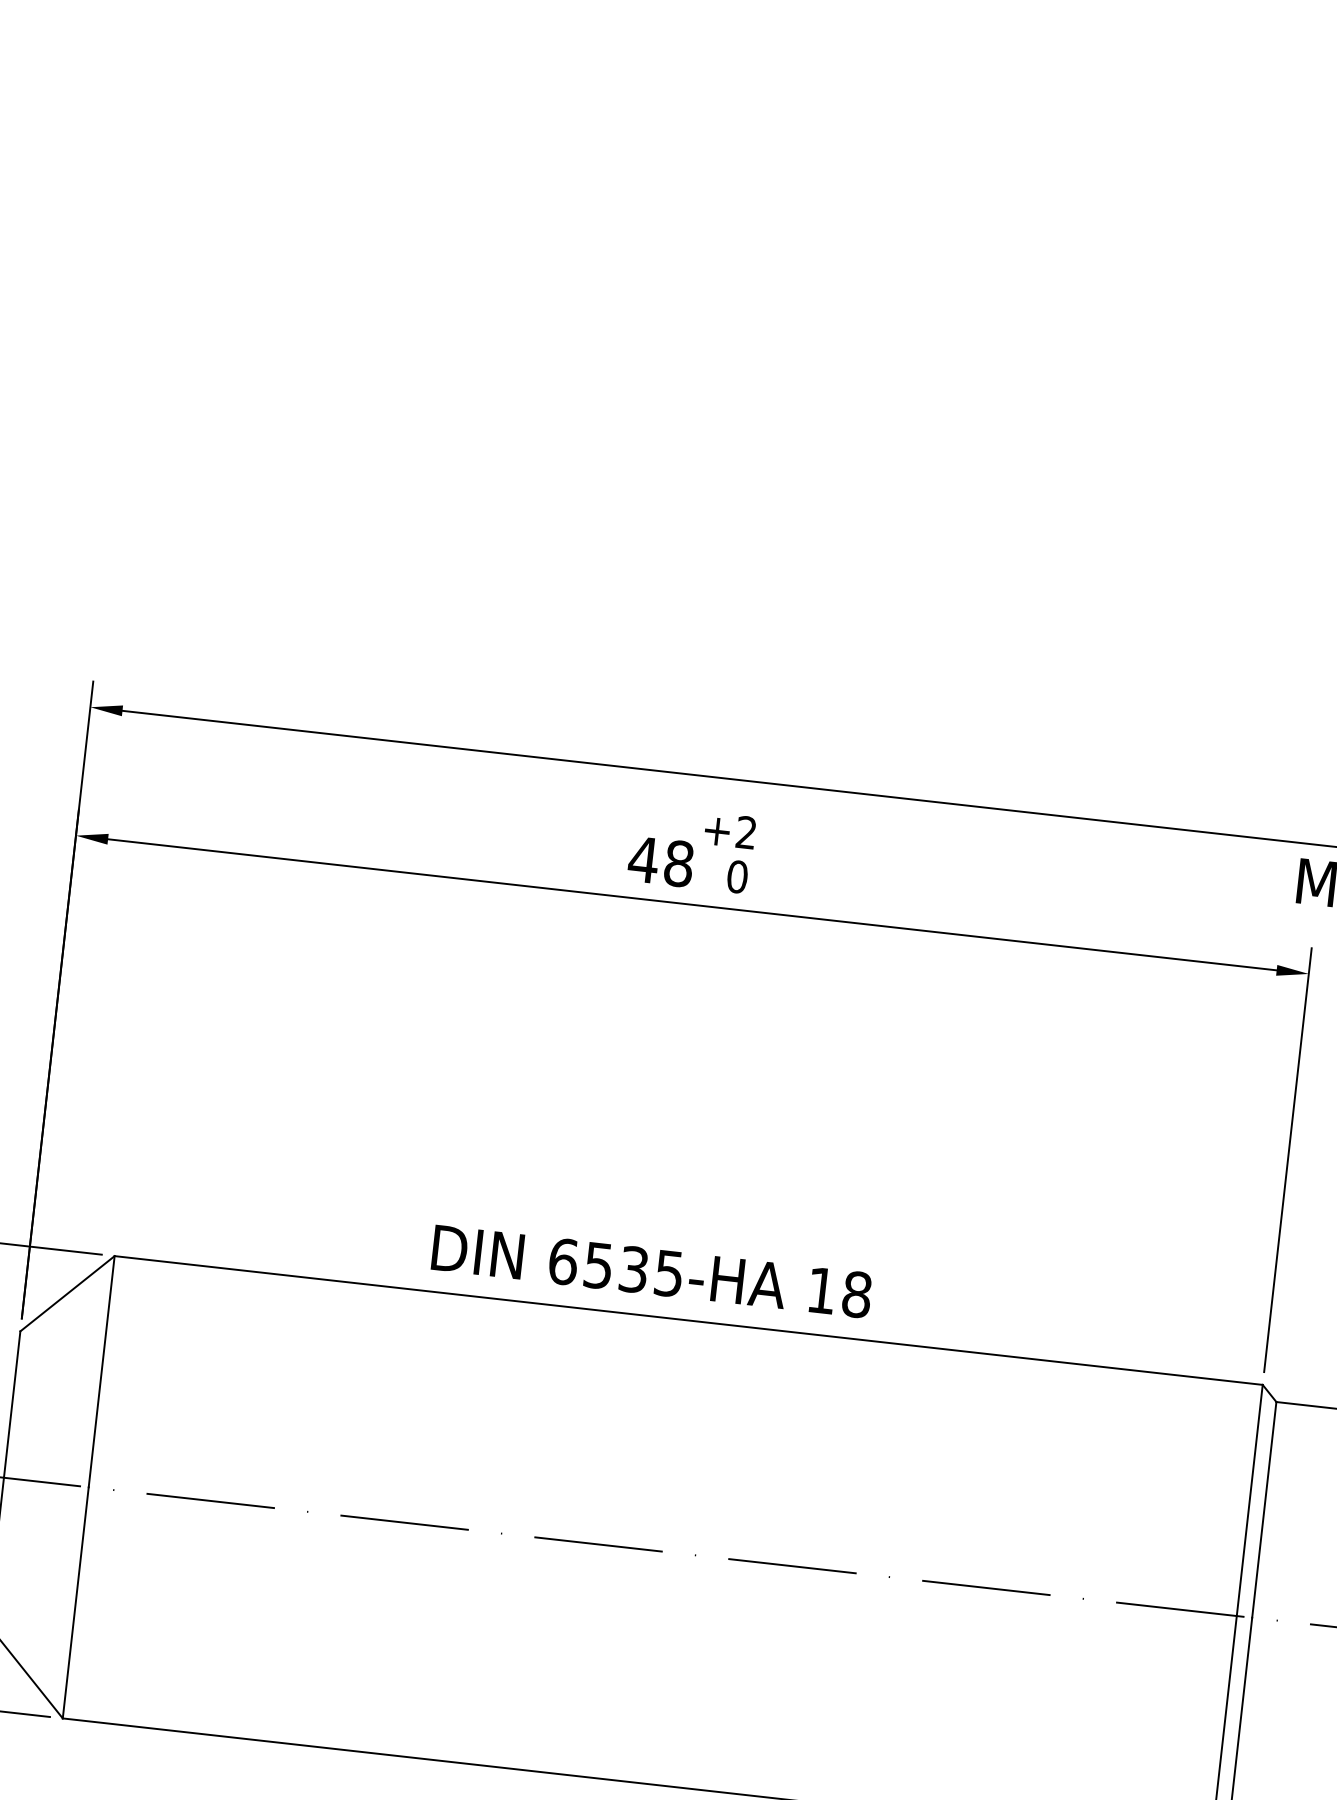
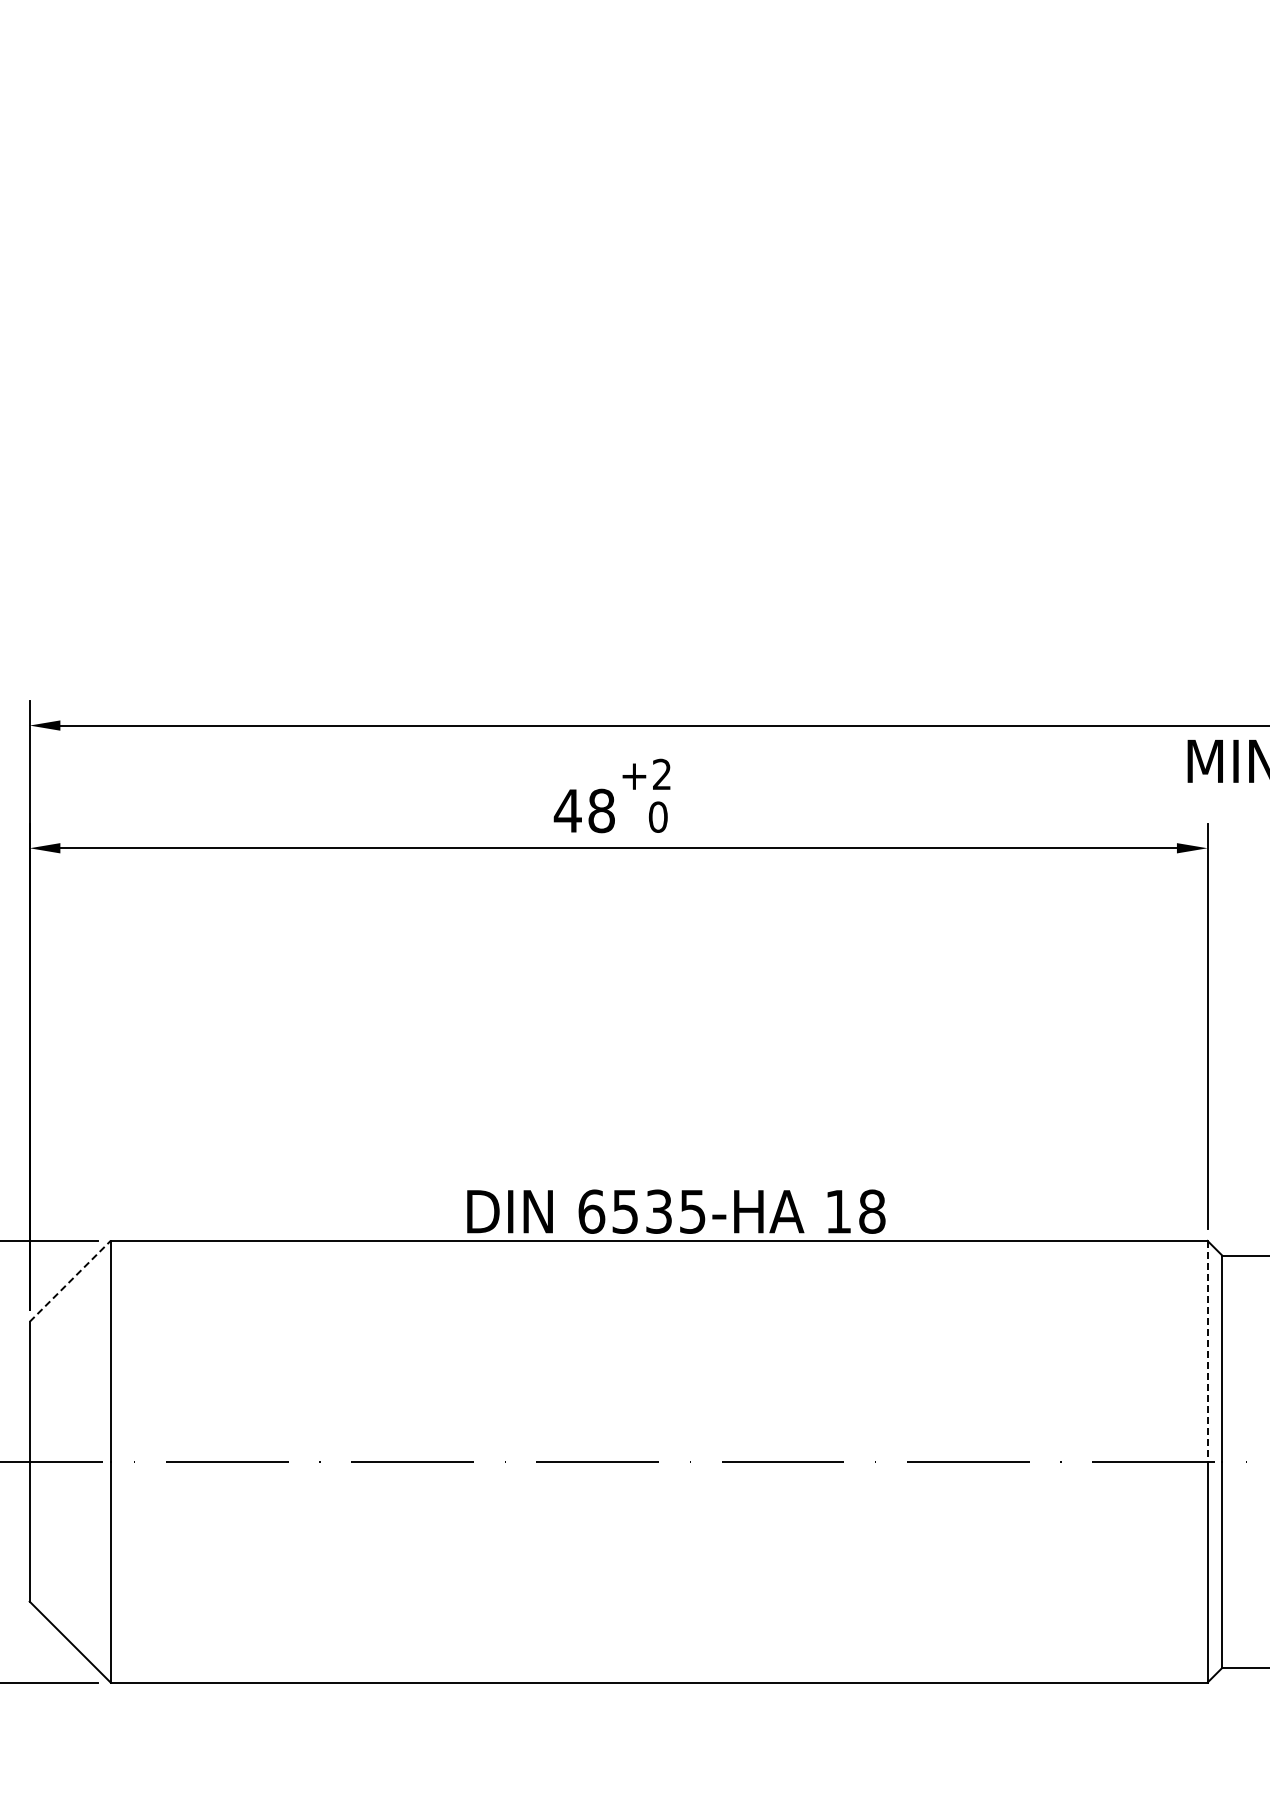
text: (652, 1271) -> (676, 1211), moved
line: (67, 1293) -> (70, 1281), solid -> dashed
line: (1249, 1500) -> (1207, 1351), solid -> dashed

